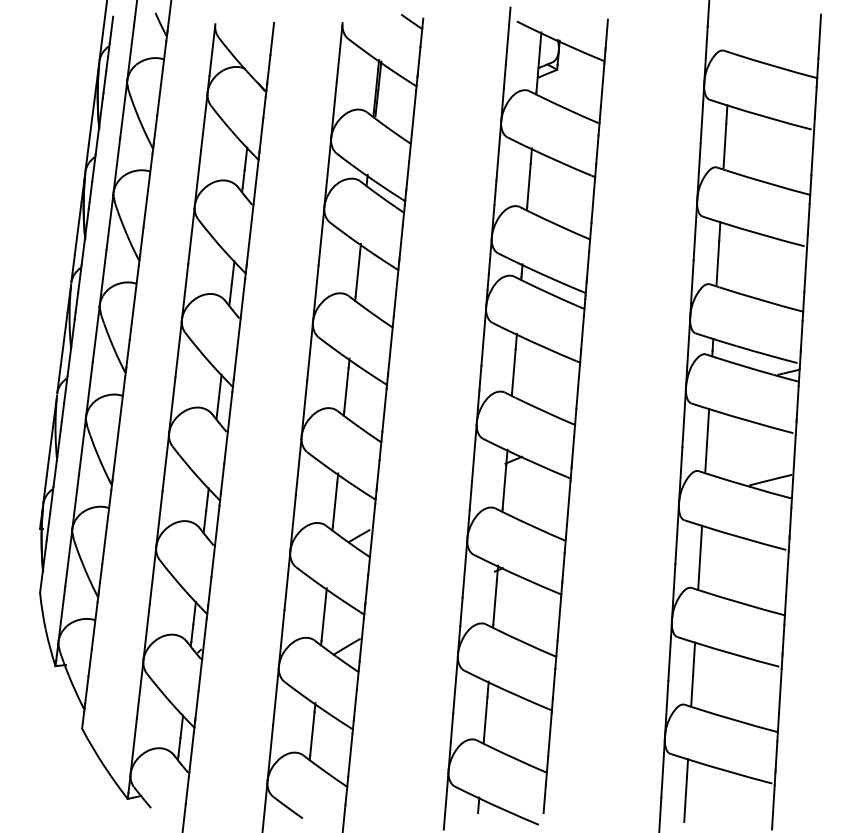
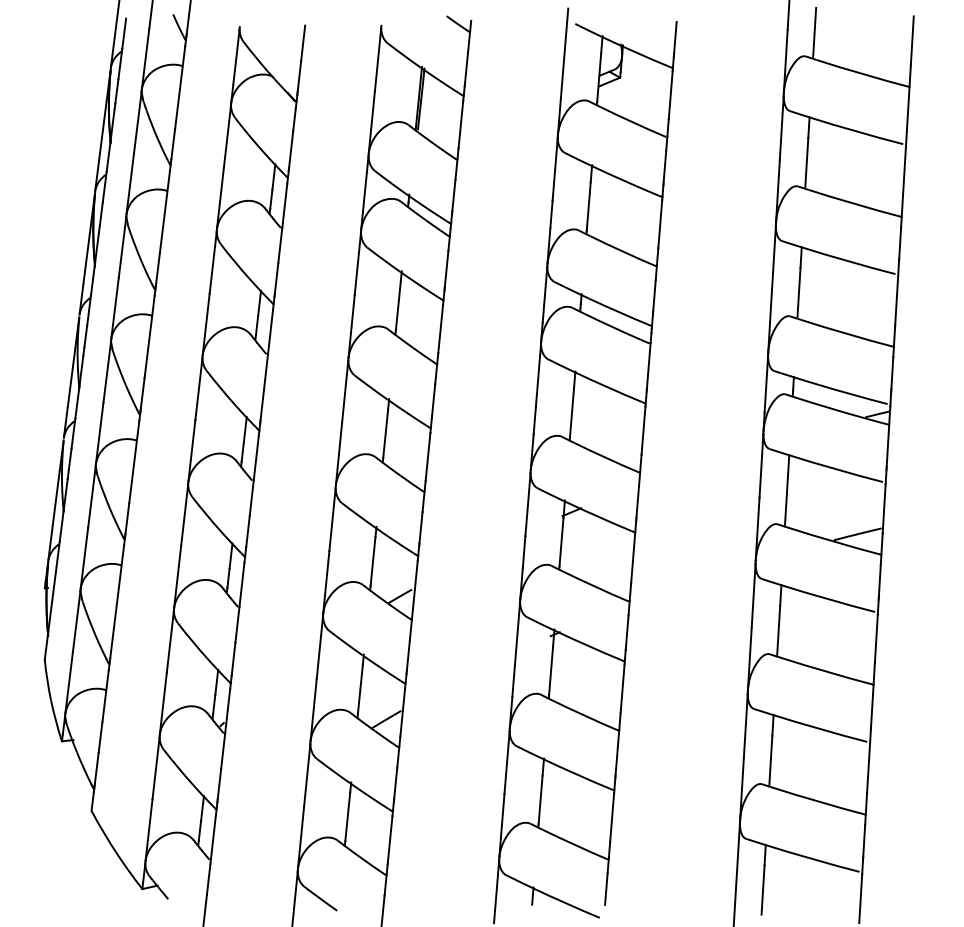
line: (731, 29) -> (814, 32), added

